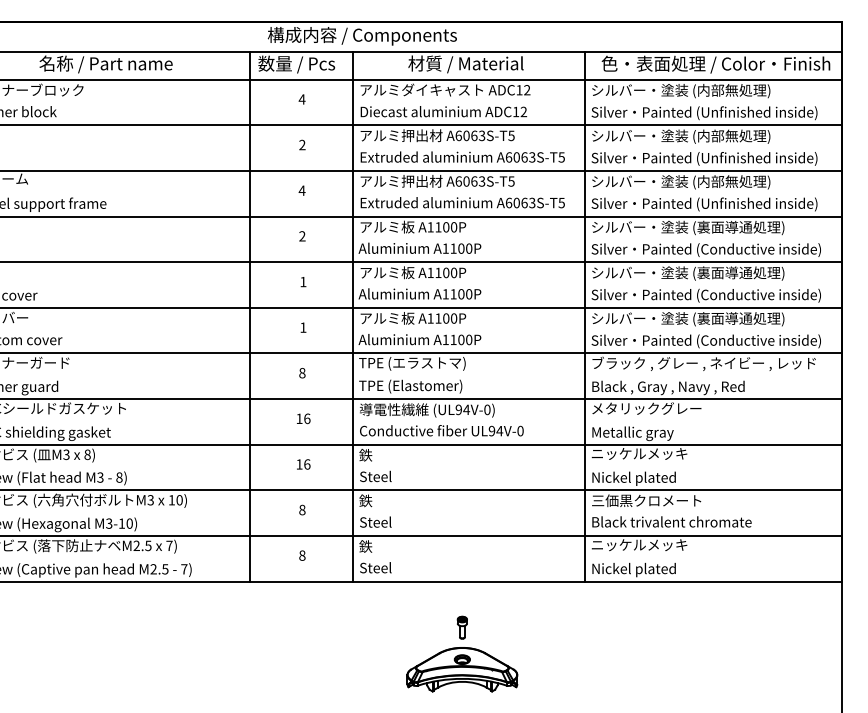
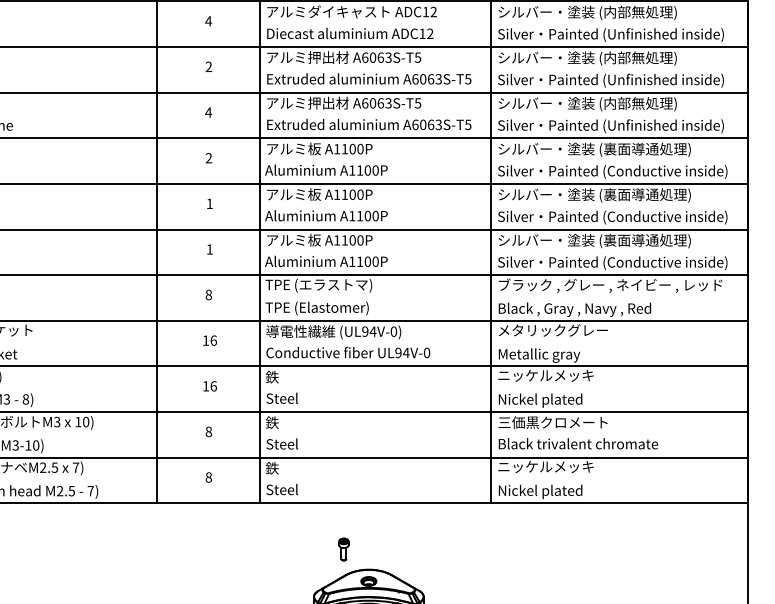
part: (461, 627) -> (342, 549), moved

